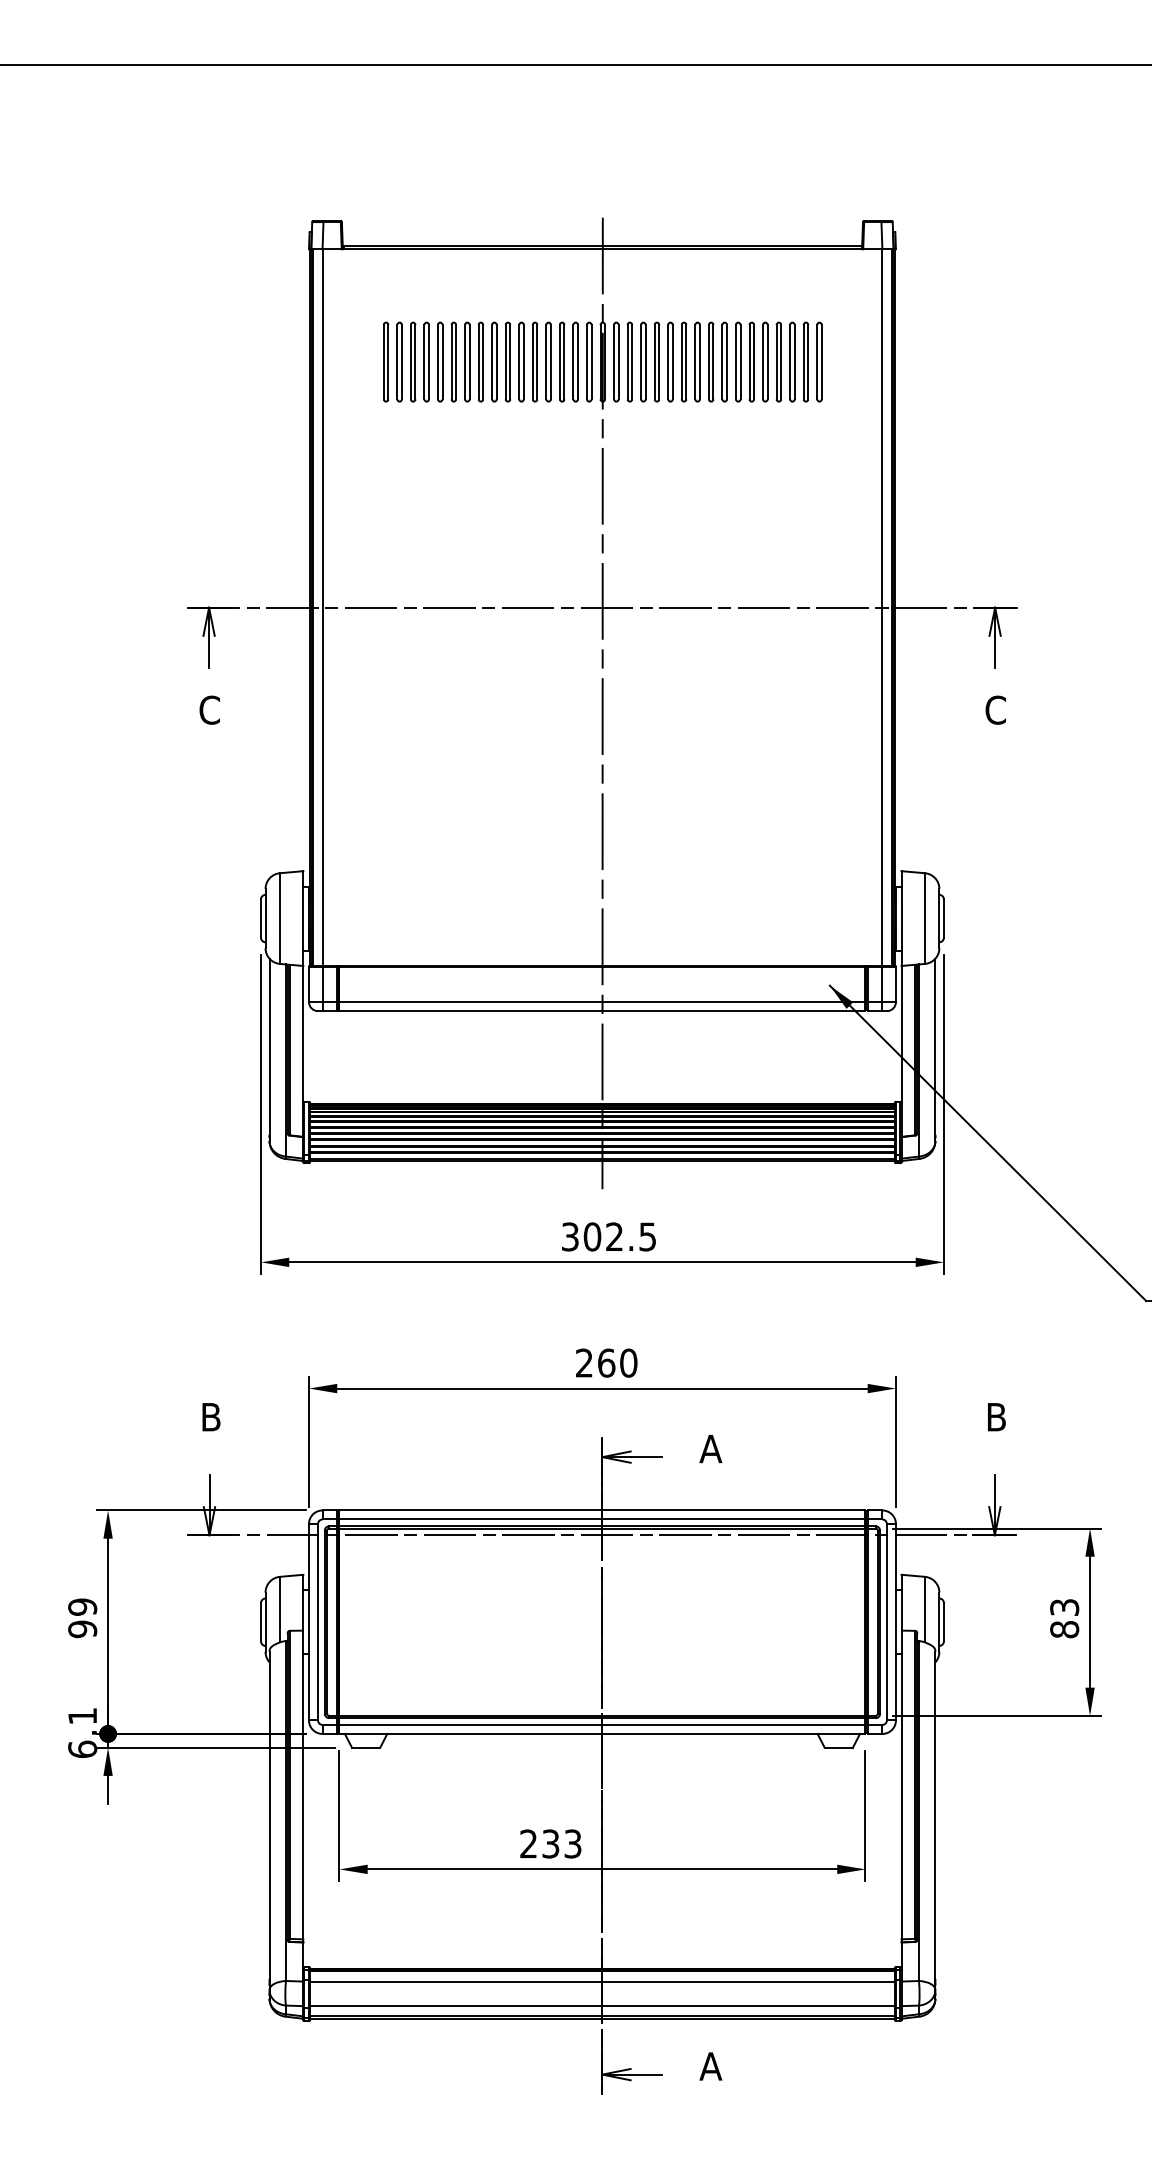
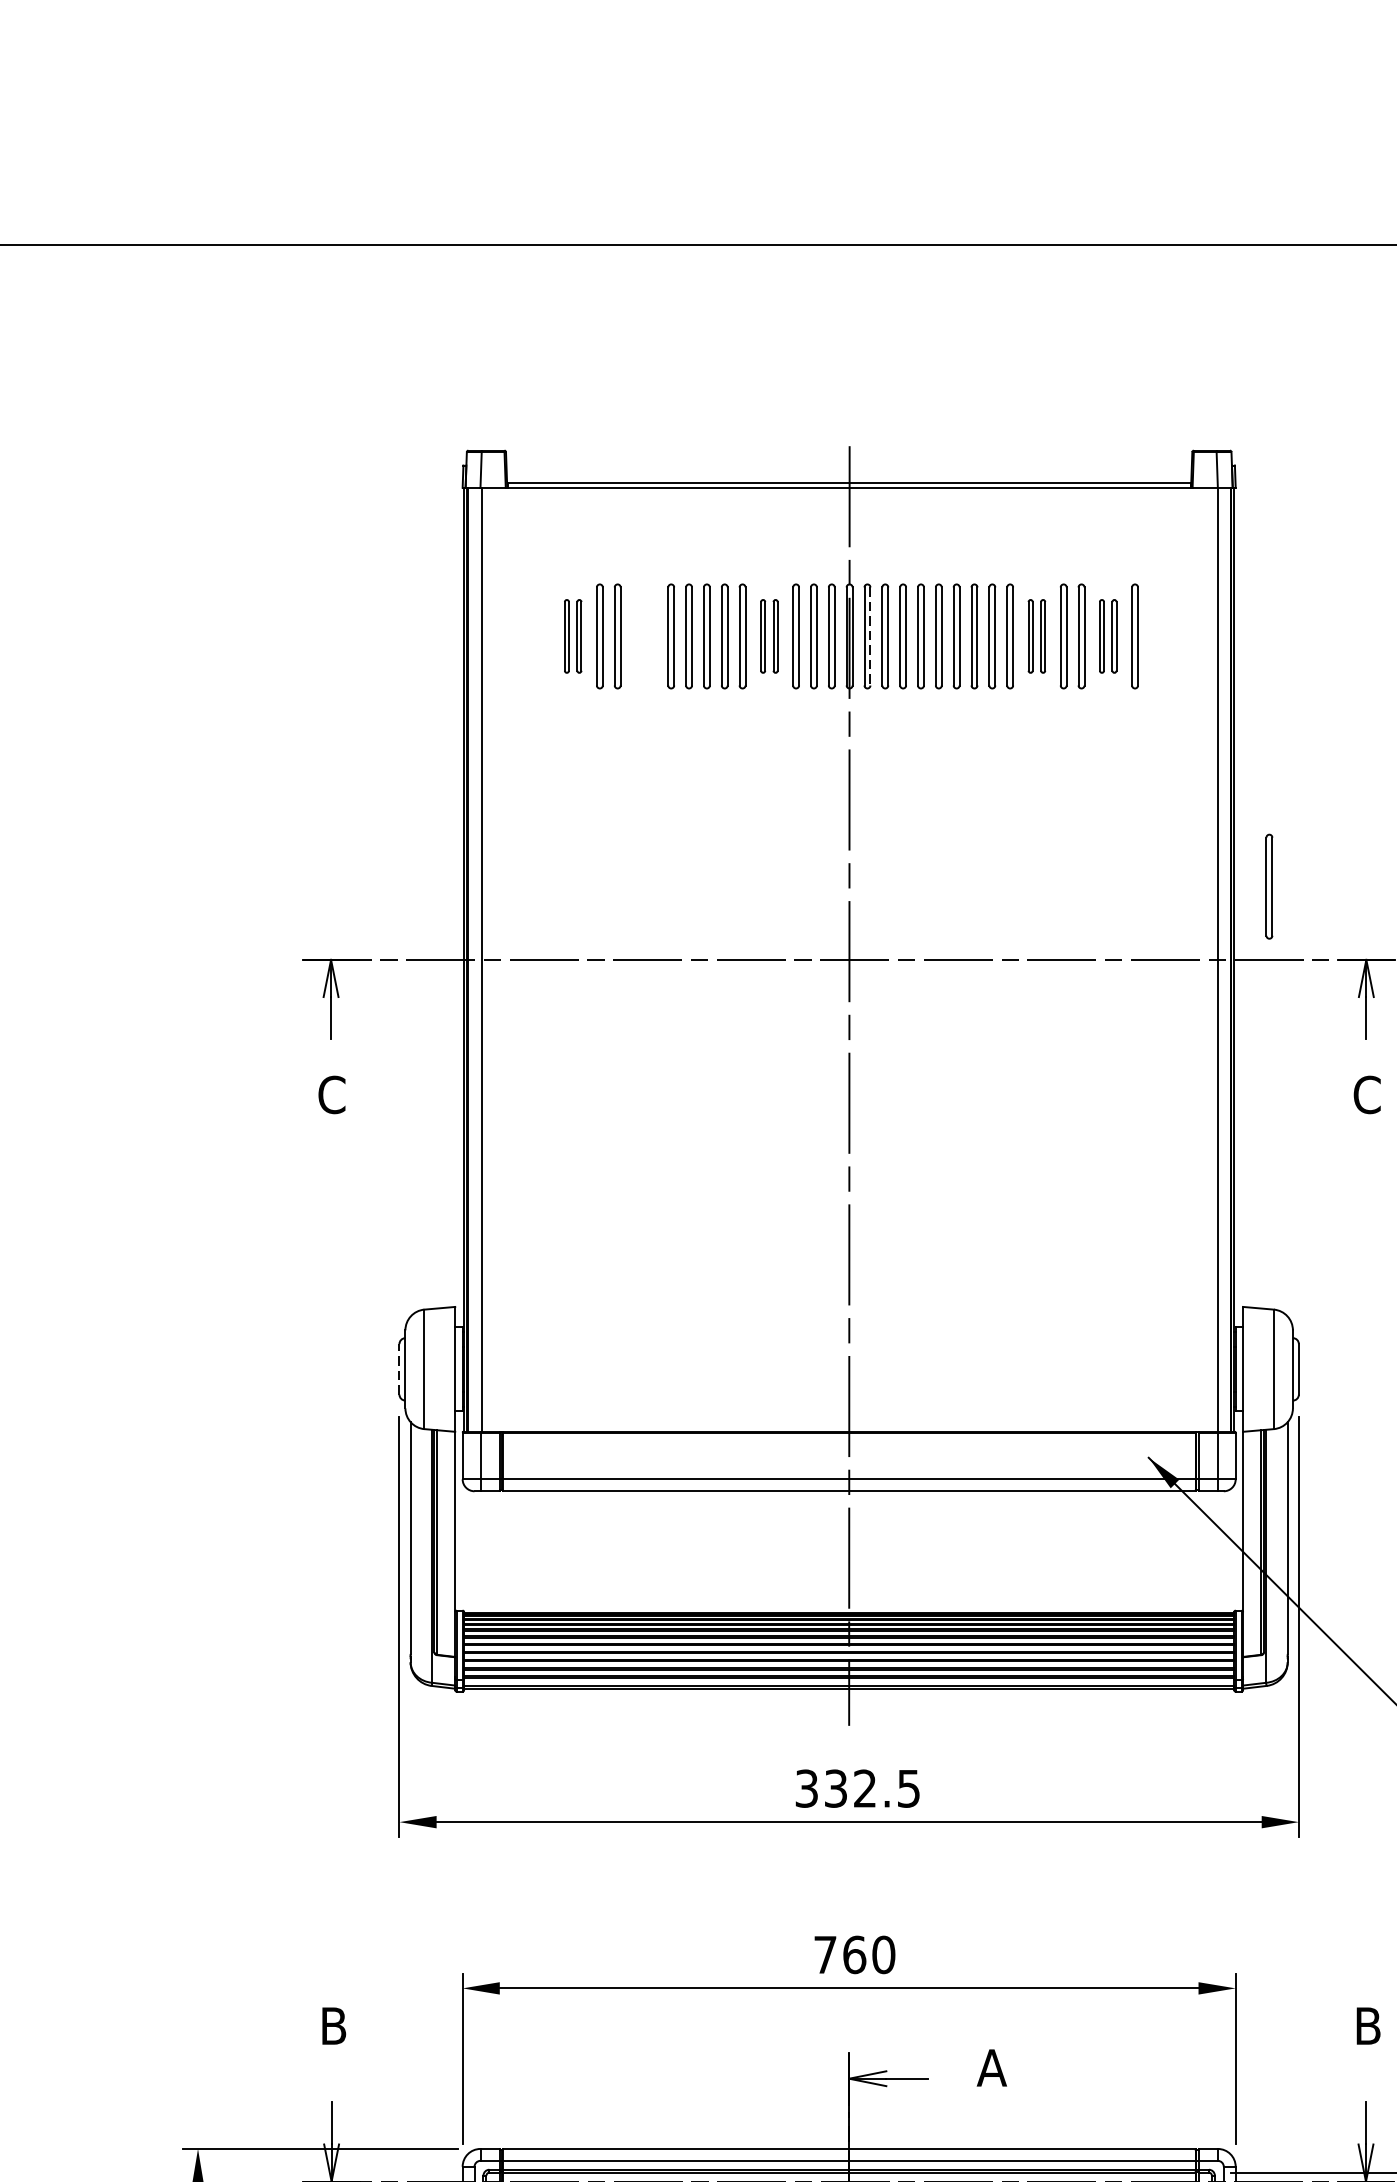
part: (392, 361) -> (572, 635), size x0.7
part: (446, 361) -> (643, 635), removed
part: (541, 361) -> (768, 635), size x0.7
part: (744, 361) -> (1036, 635), size x0.7
part: (798, 361) -> (1107, 635), size x0.7
line: (618, 362) -> (870, 636), solid -> dashed
part: (921, 551) -> (1269, 885), added
line: (261, 918) -> (400, 1369), solid -> dashed
text: (592, 1236) -> (836, 1788), 302.5 -> 332.5
text: (584, 1362) -> (825, 1954), 260 -> 760

